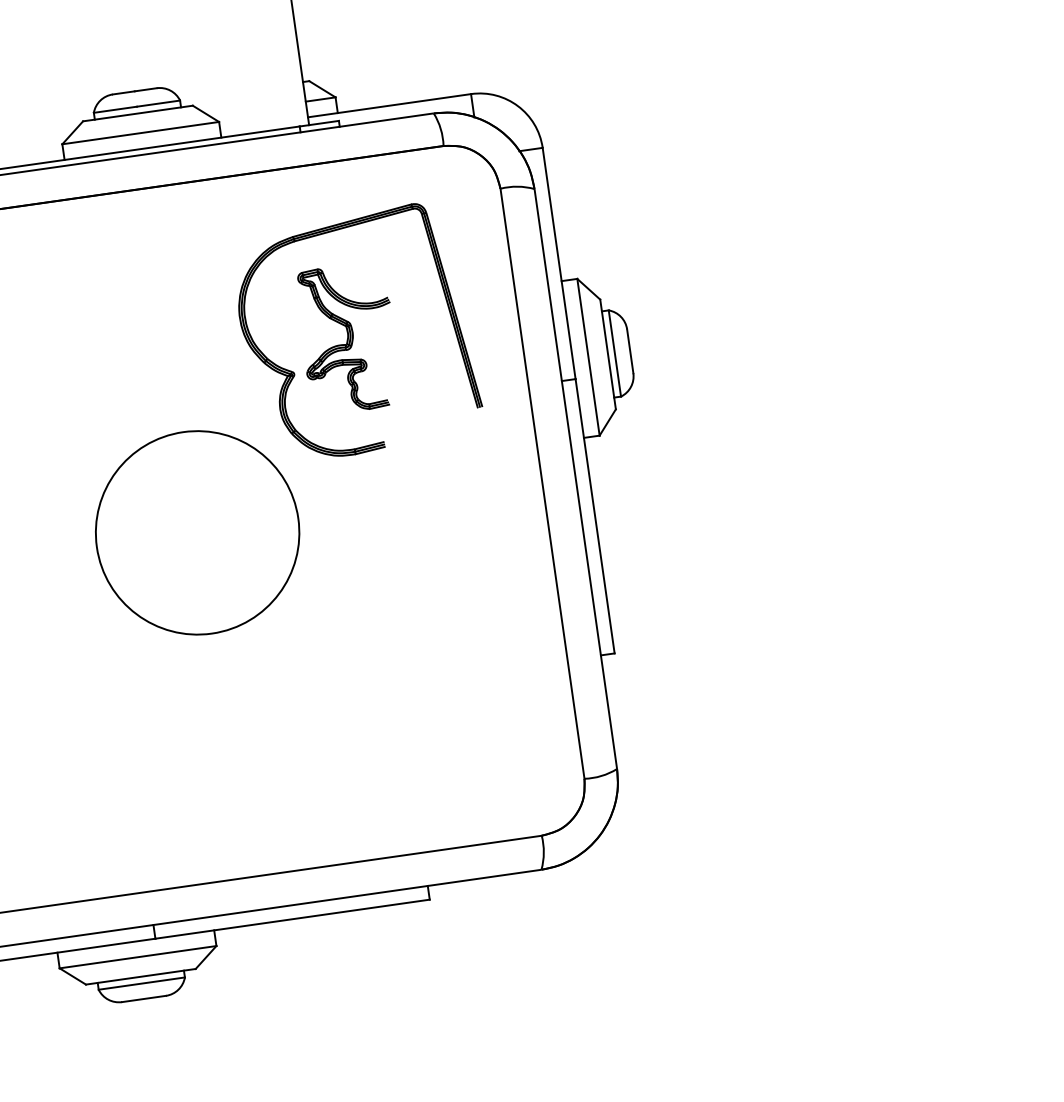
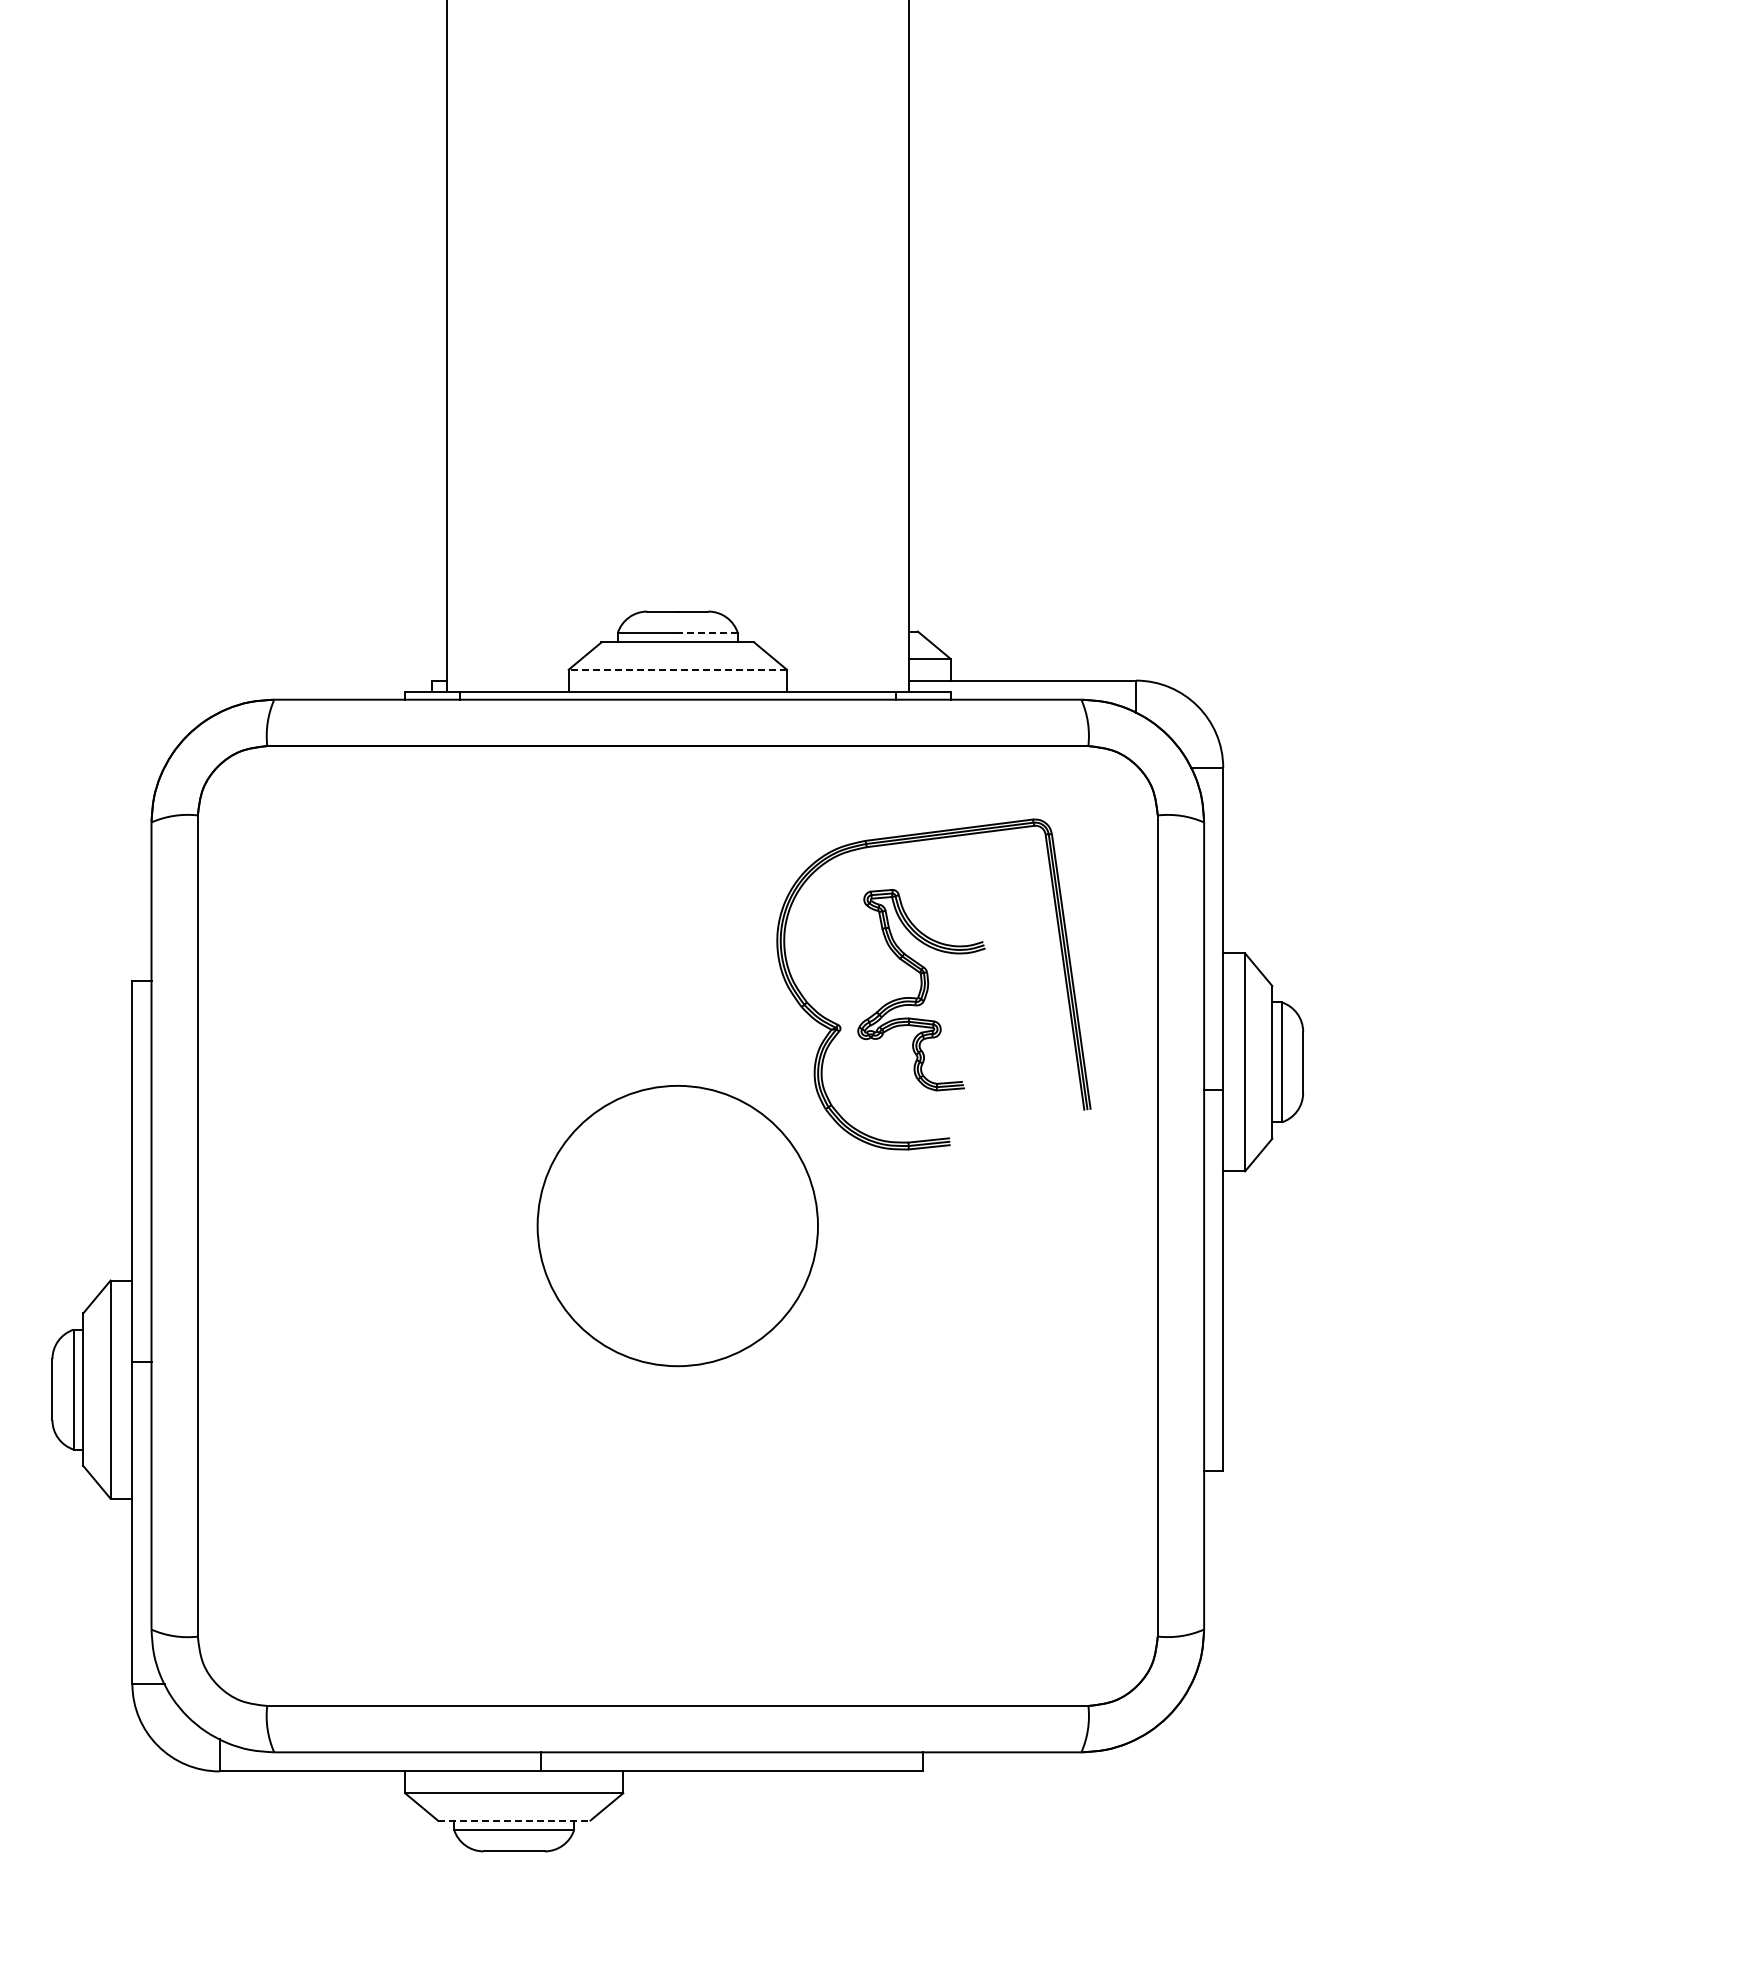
line: (158, 103) -> (707, 632), solid -> dashed
line: (140, 133) -> (677, 669), solid -> dashed
line: (141, 976) -> (514, 1820), solid -> dashed

